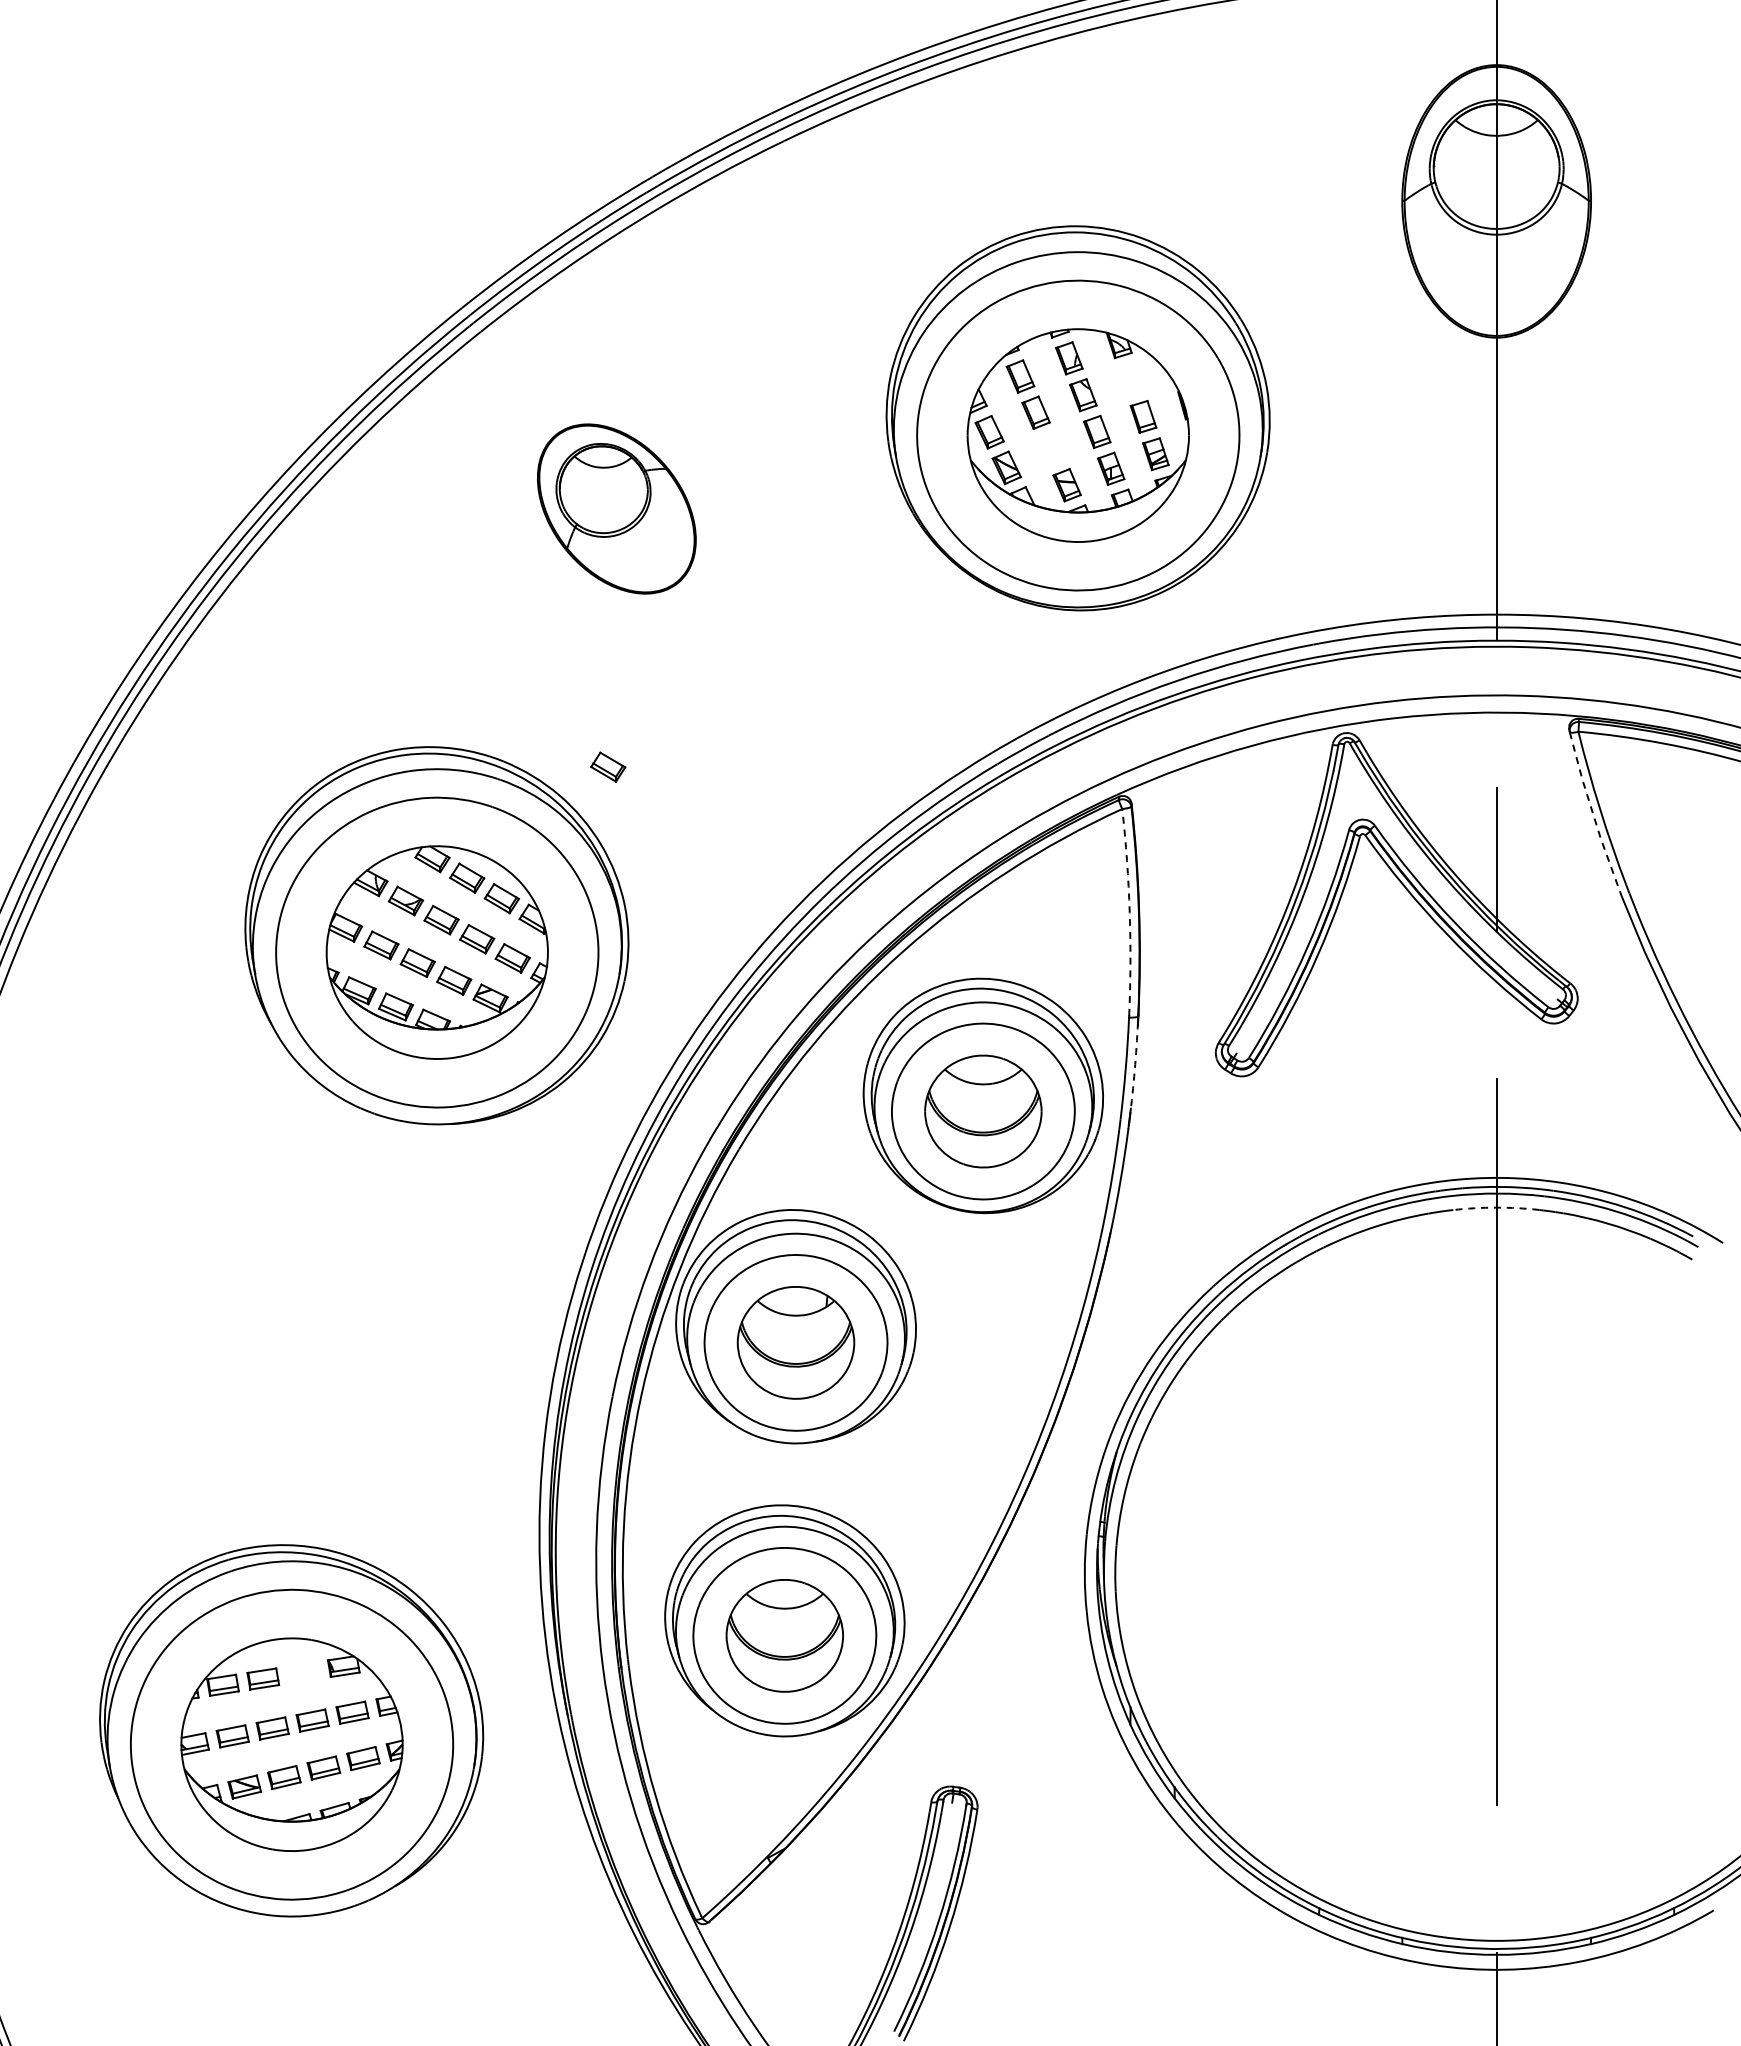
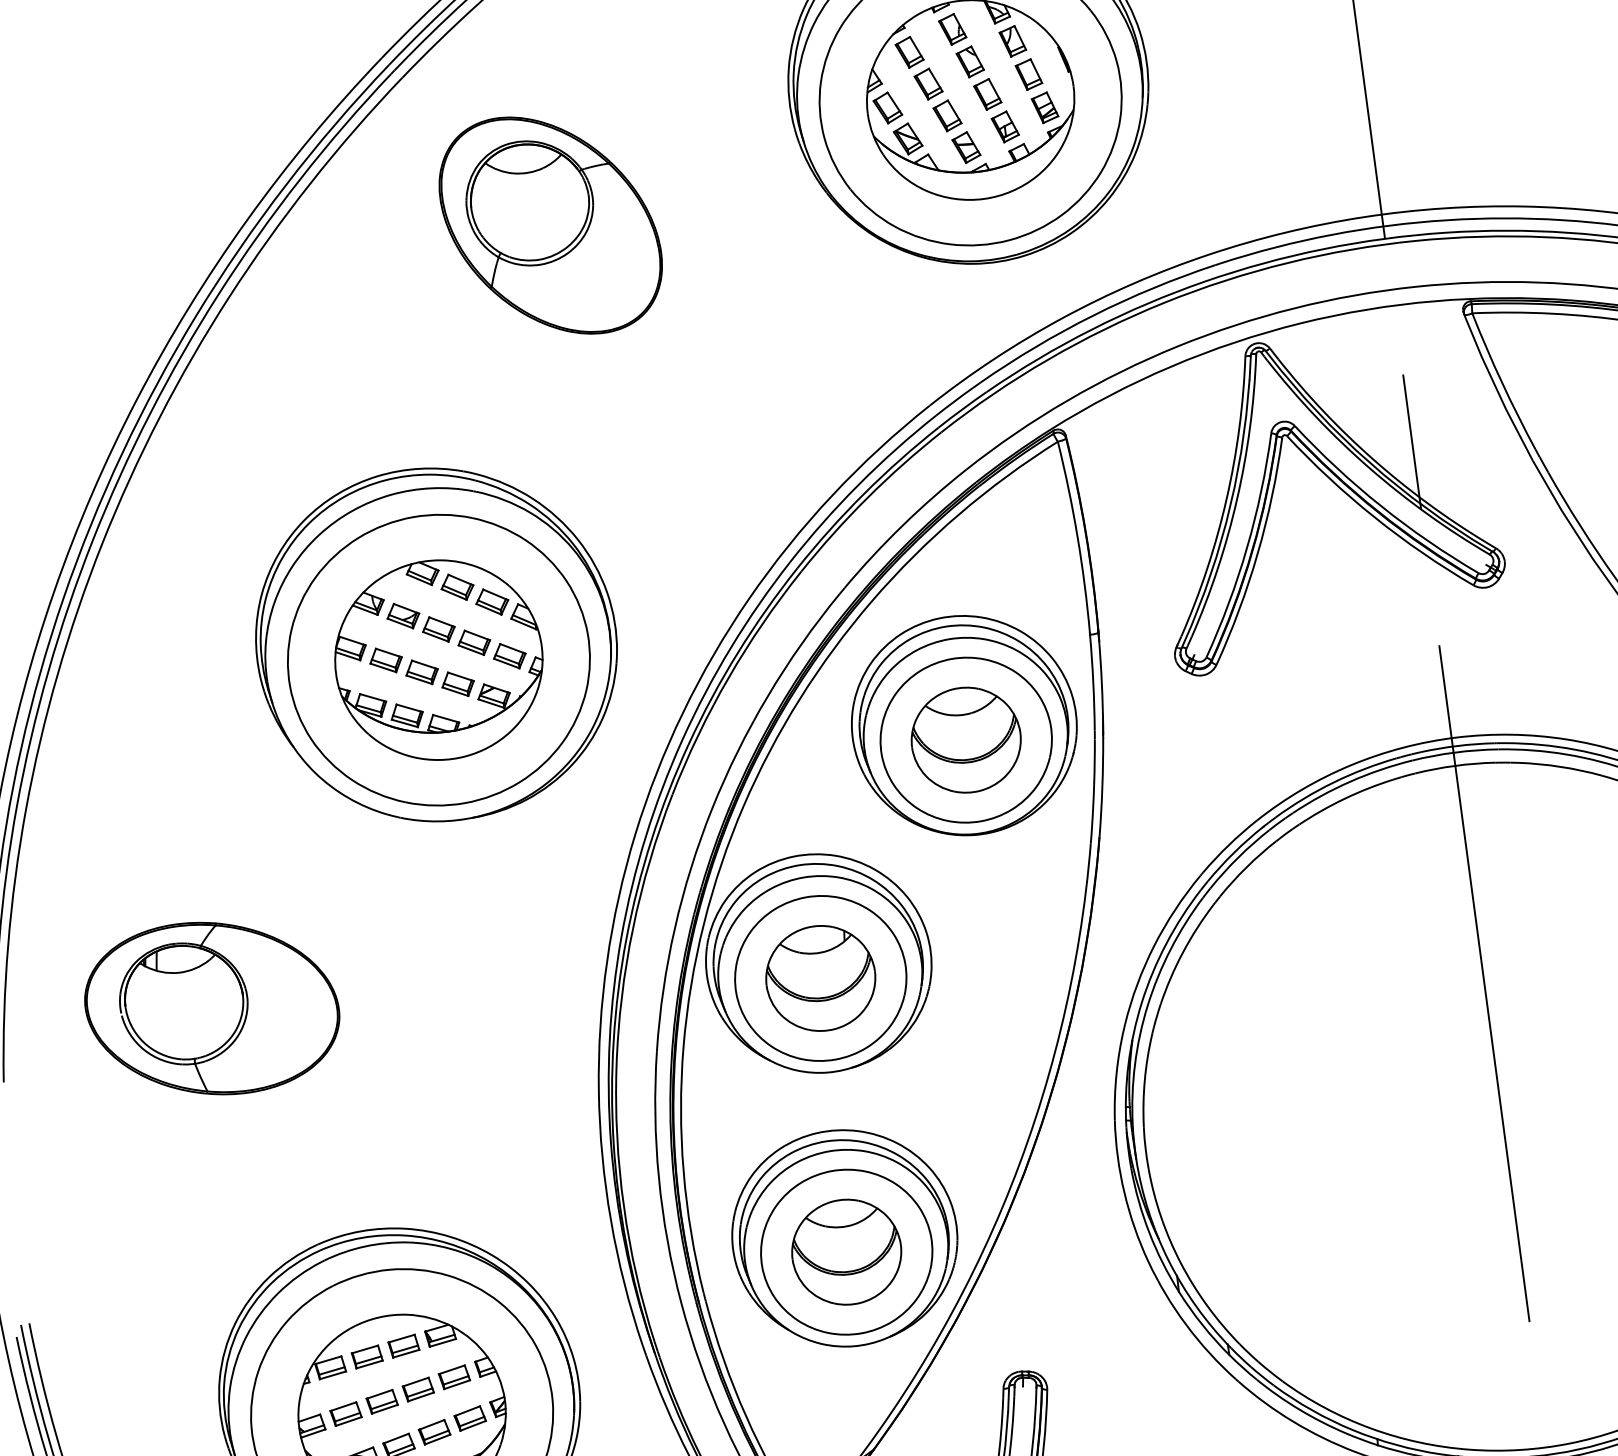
part: (1130, 379) -> (1012, 41), added
part: (1051, 448) -> (947, 115), added
part: (616, 508) -> (550, 225), size x1.43
part: (608, 766) -> (574, 465), removed
line: (1593, 815) -> (1496, 389), dashed -> solid
arc: (1129, 912) -> (1077, 537), dashed -> solid
arc: (1134, 1070) -> (1101, 683), dashed -> solid
arc: (1496, 1207) -> (1455, 765), dashed -> solid
part: (148, 1288) -> (212, 1008), added
part: (303, 1672) -> (403, 1345), added

